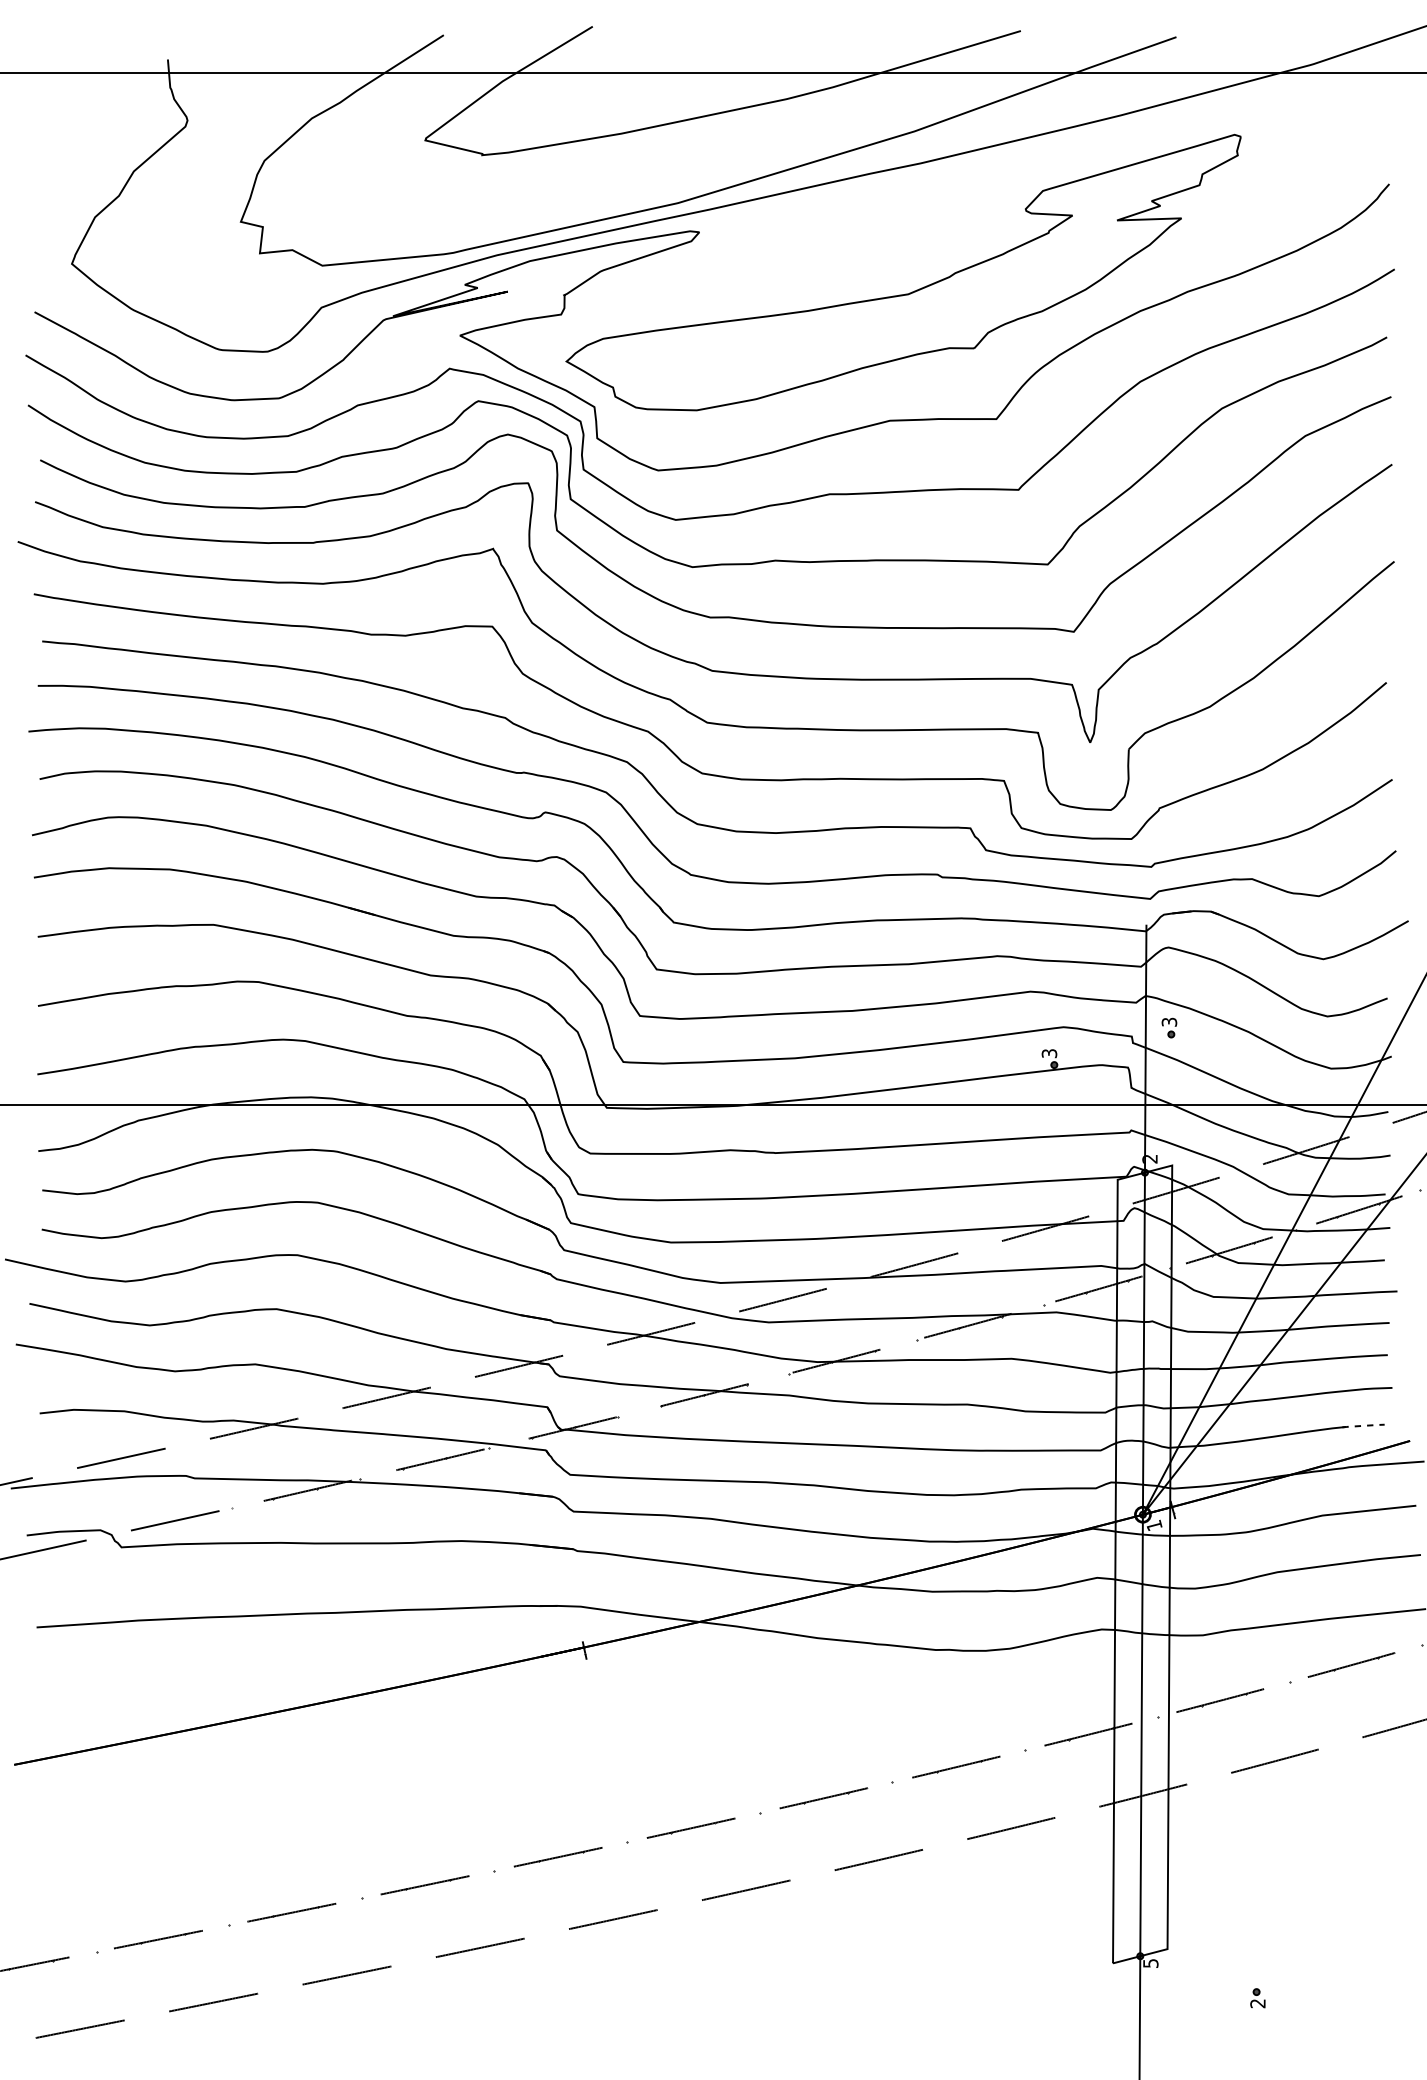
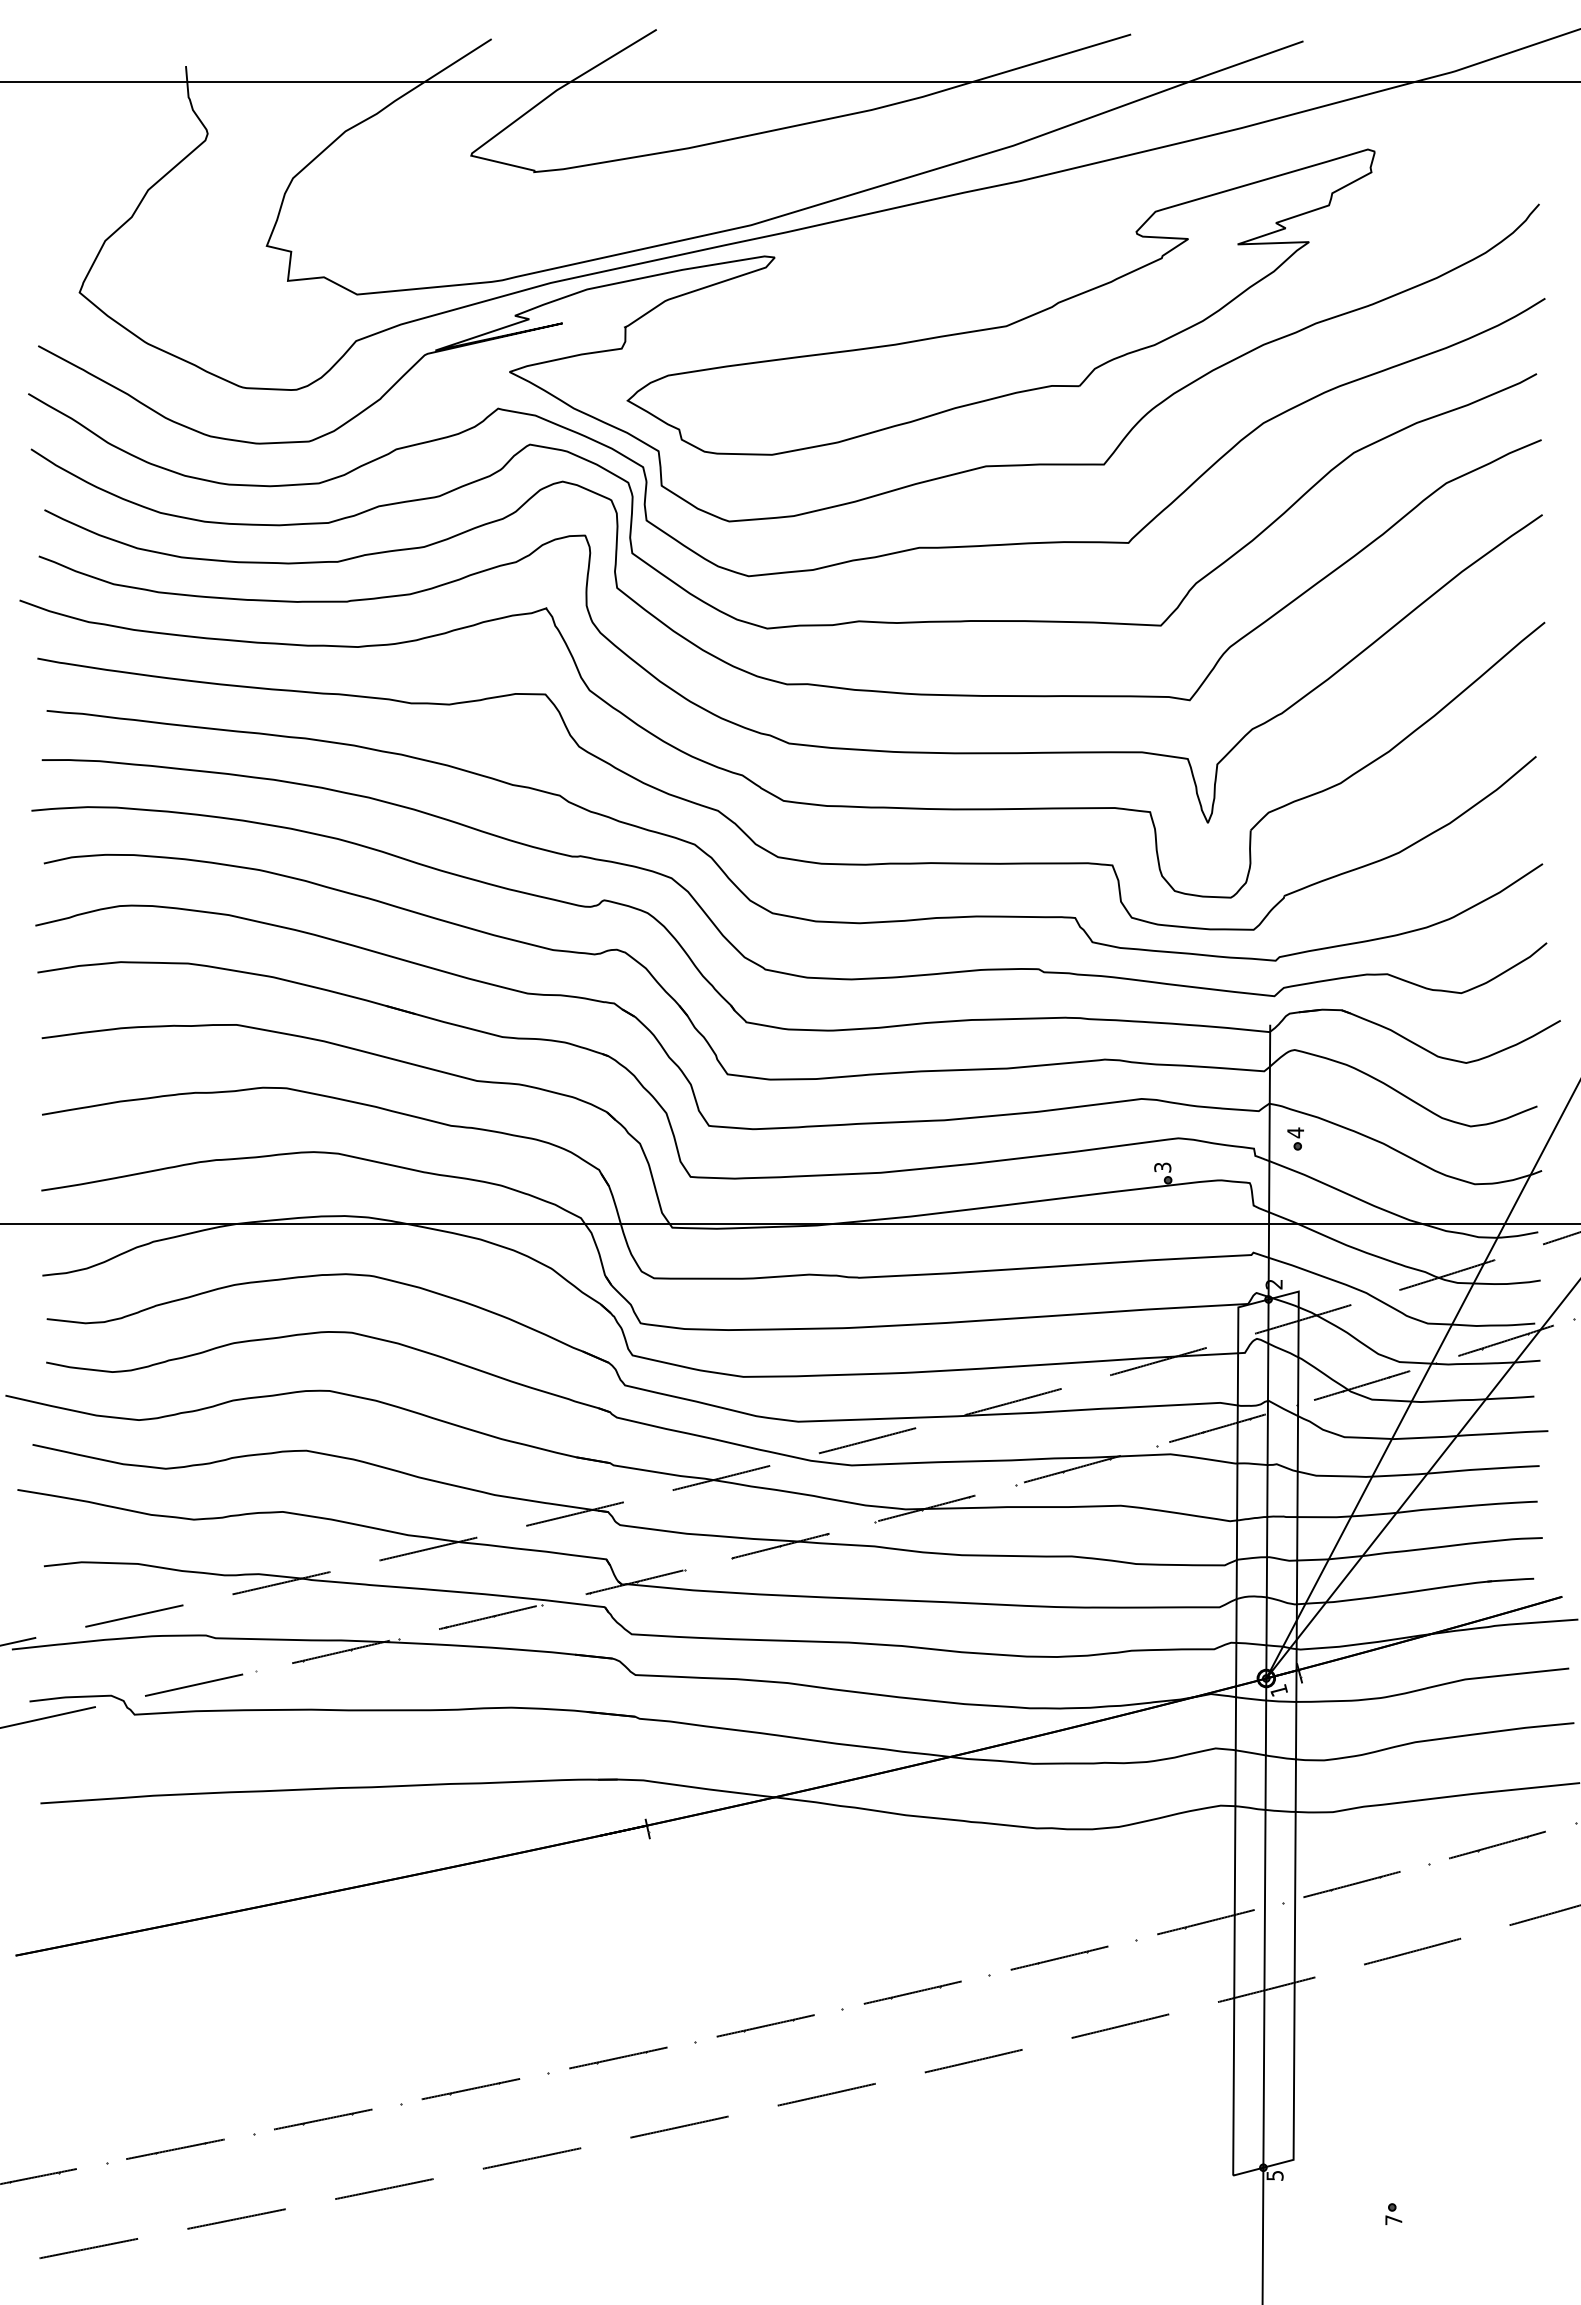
text: (1169, 1021) -> (1295, 1132), 3 -> 4
line: (1363, 1426) -> (1510, 1580), dashed -> solid
text: (1257, 2003) -> (1393, 2220), 2 -> 7

